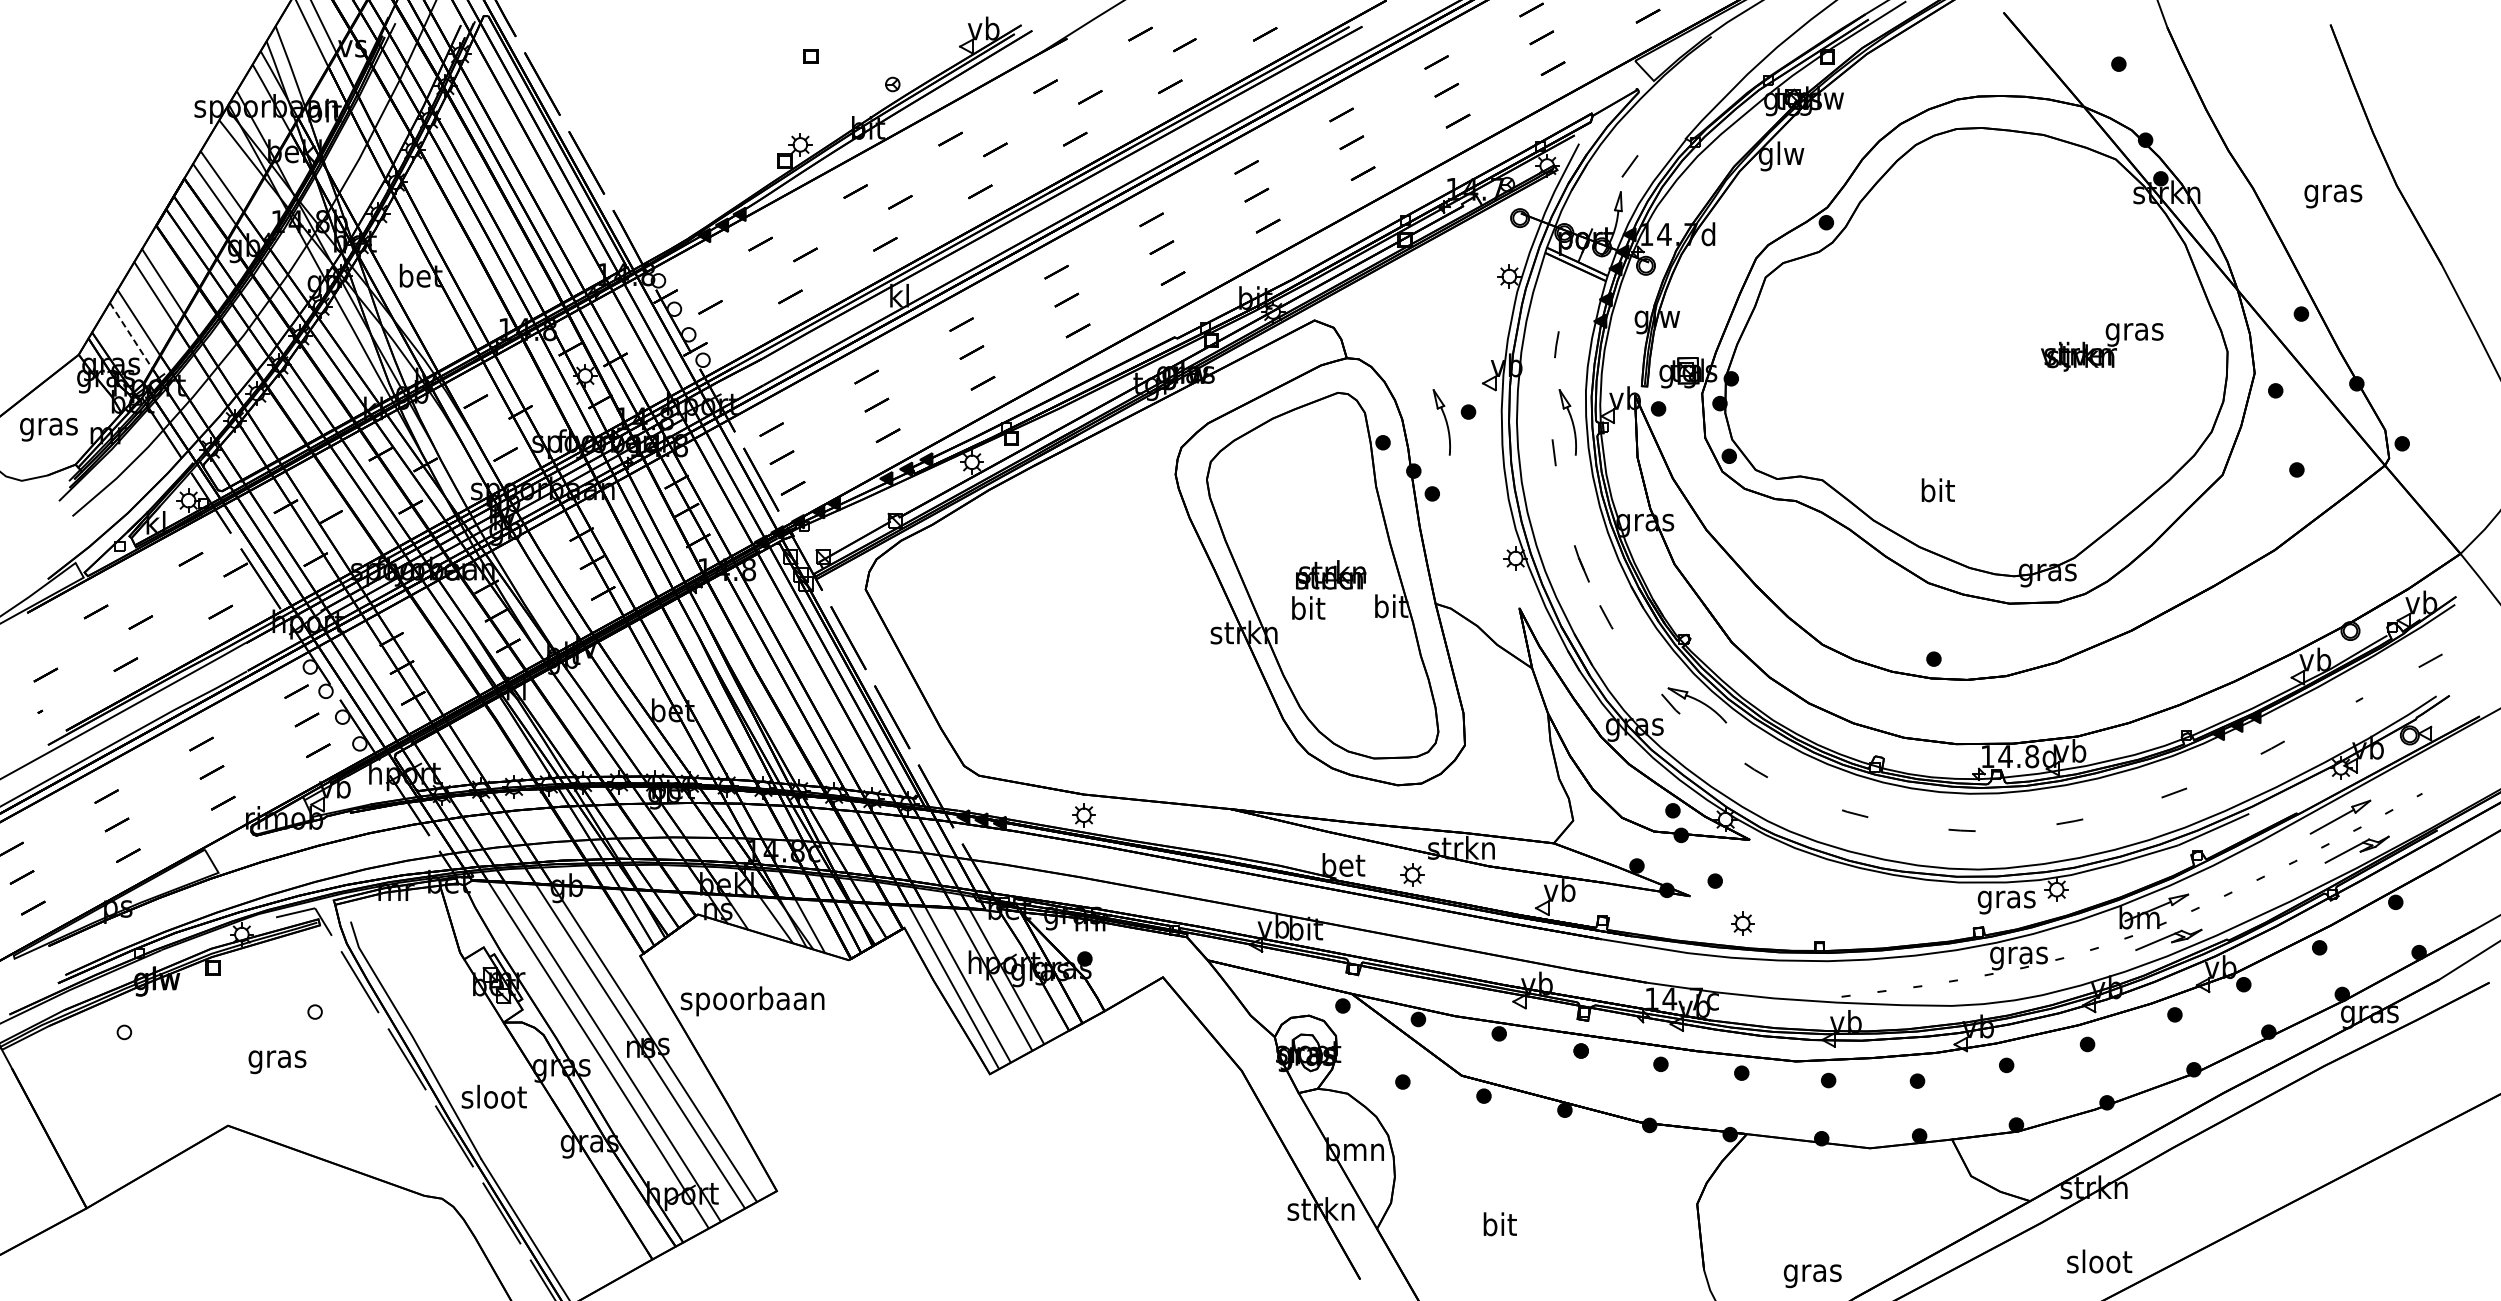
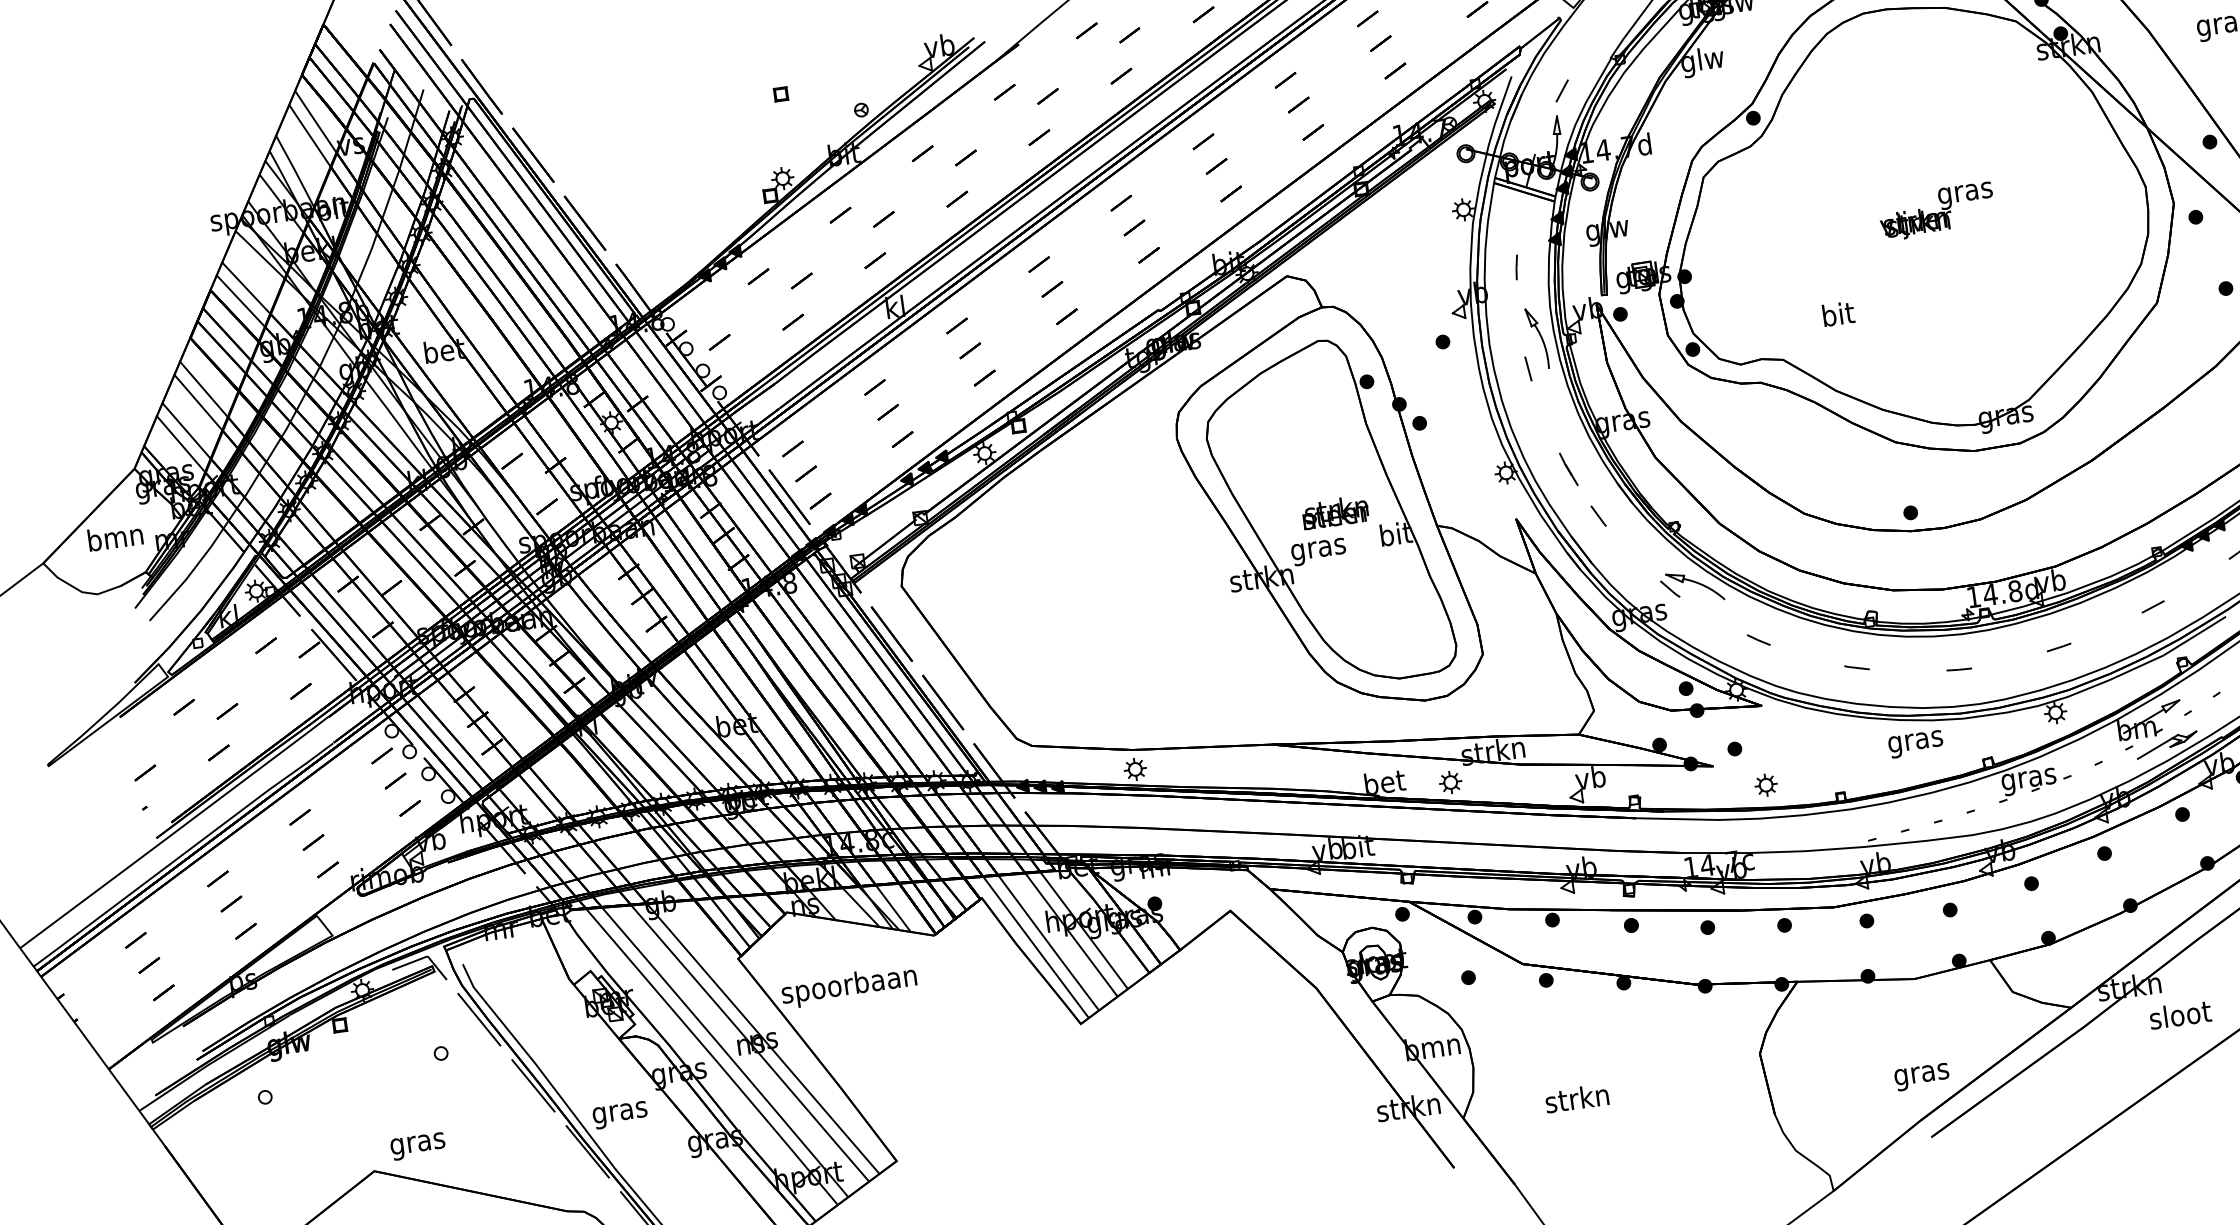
line: (131, 336) -> (181, 444), dashed -> solid
text: (2102, 347) -> (1937, 211), moved
part: (1441, 422) -> (1419, 355), removed
text: (48, 426) -> (115, 539), gras -> bmn
text: (1937, 490) -> (1837, 314), moved
text: (1307, 611) -> (1318, 549), bit -> gras
text: (2006, 902) -> (1915, 744), moved
text: (277, 1062) -> (418, 1146), moved
text: (493, 1099) -> (619, 1112), sloot -> gras
text: (1498, 1224) -> (1576, 1098), bit -> strkn
text: (2099, 1261) -> (2180, 1014), moved
text: (1812, 1276) -> (1921, 1077), moved

